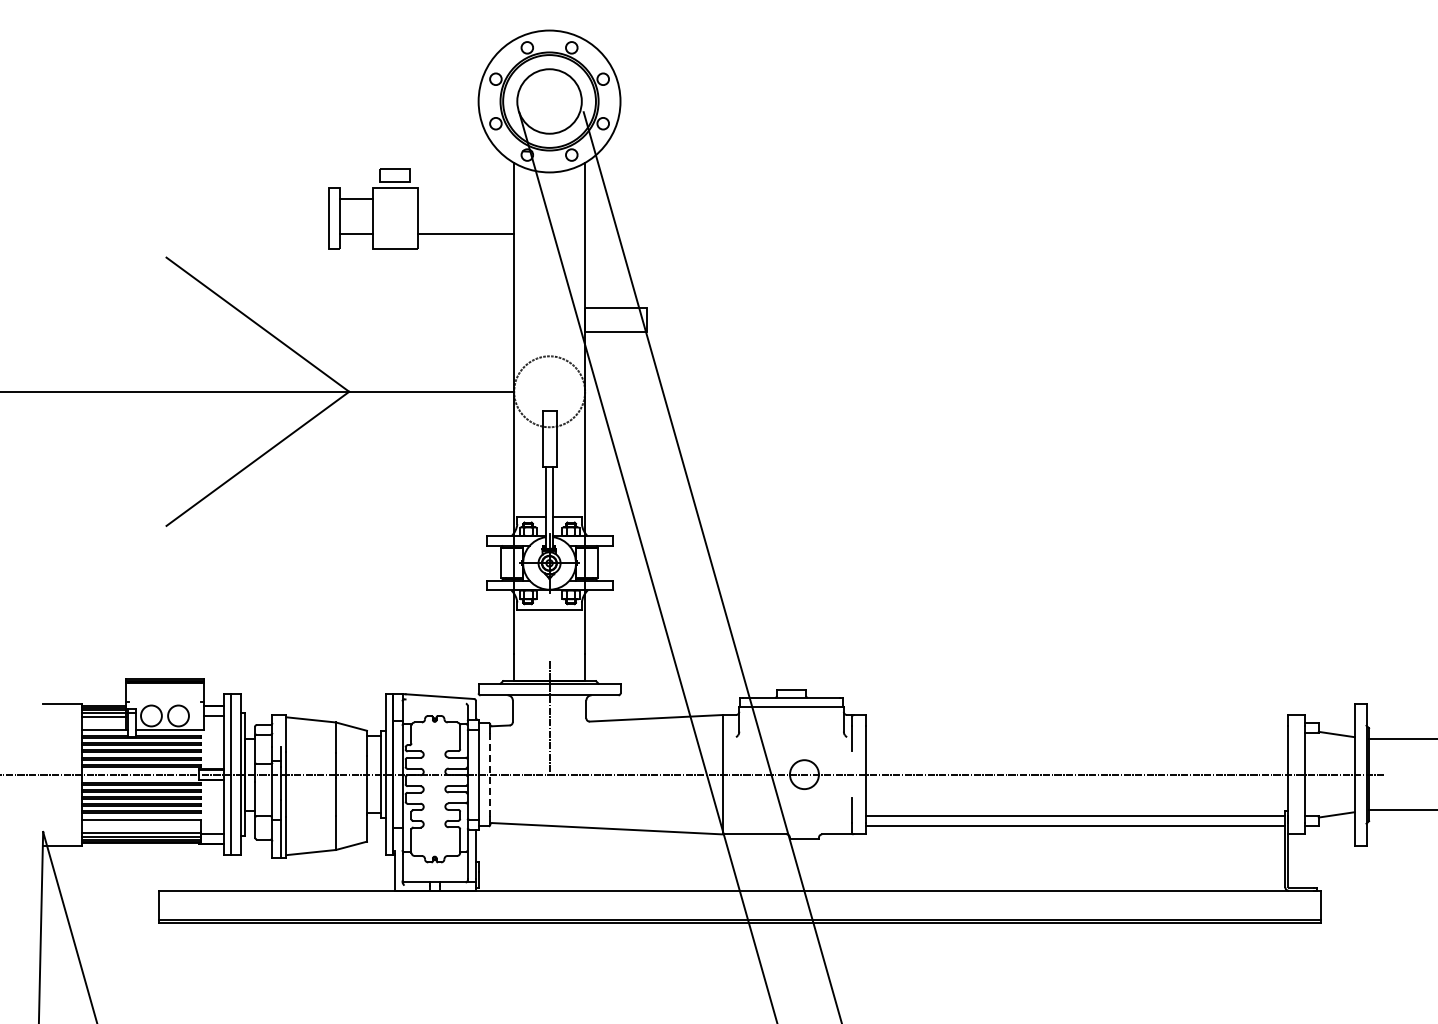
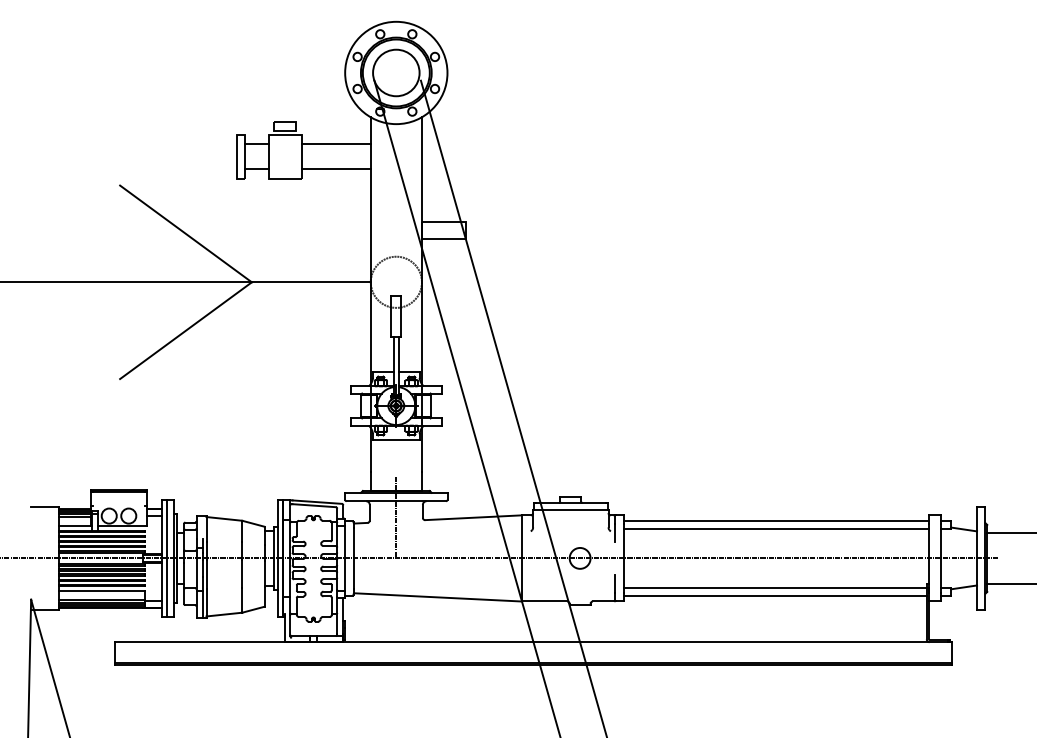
line: (466, 199) -> (336, 143), added
line: (435, 701) -> (314, 505), added
line: (1076, 722) -> (776, 520), added
line: (1076, 733) -> (776, 528), added
line: (490, 774) -> (353, 558), dashed -> solid

